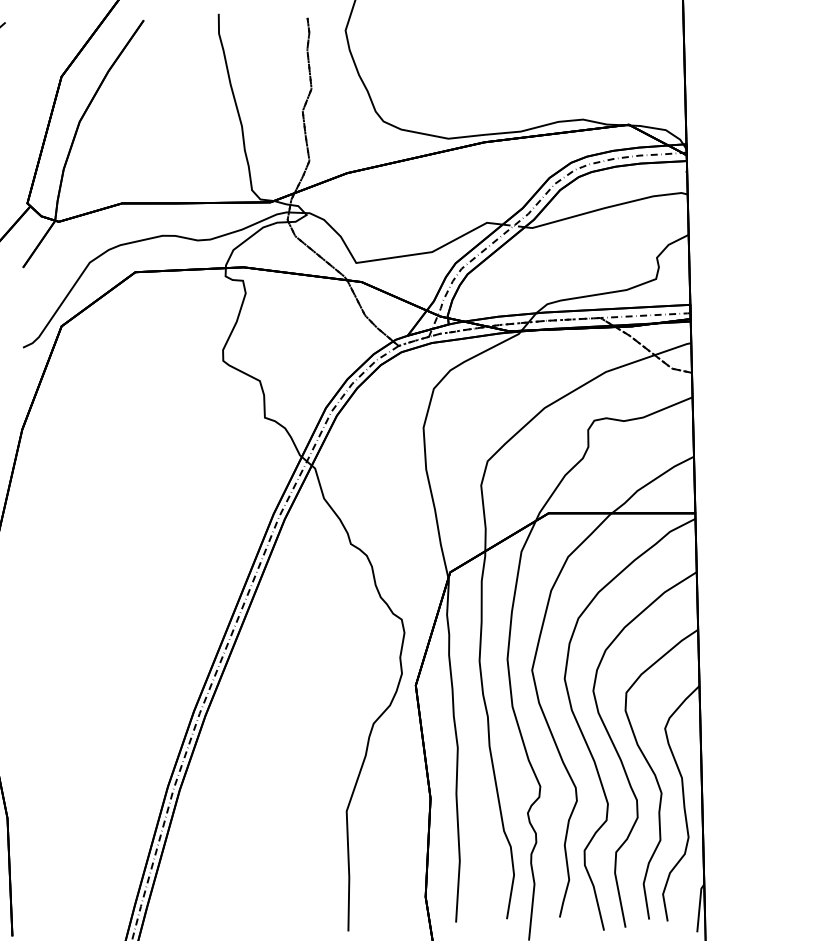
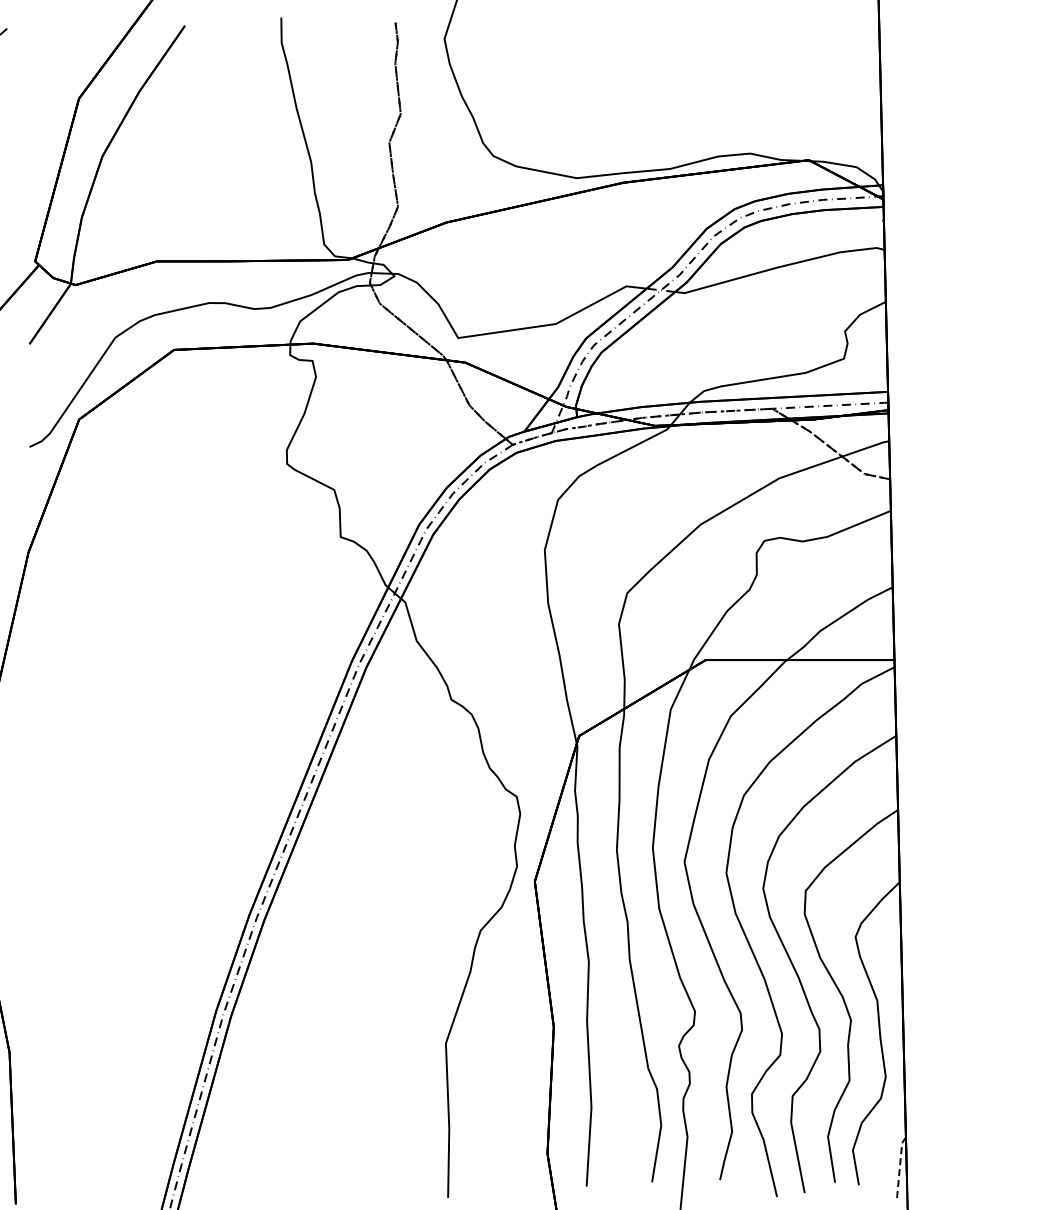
line: (699, 907) -> (899, 1167), solid -> dashed

